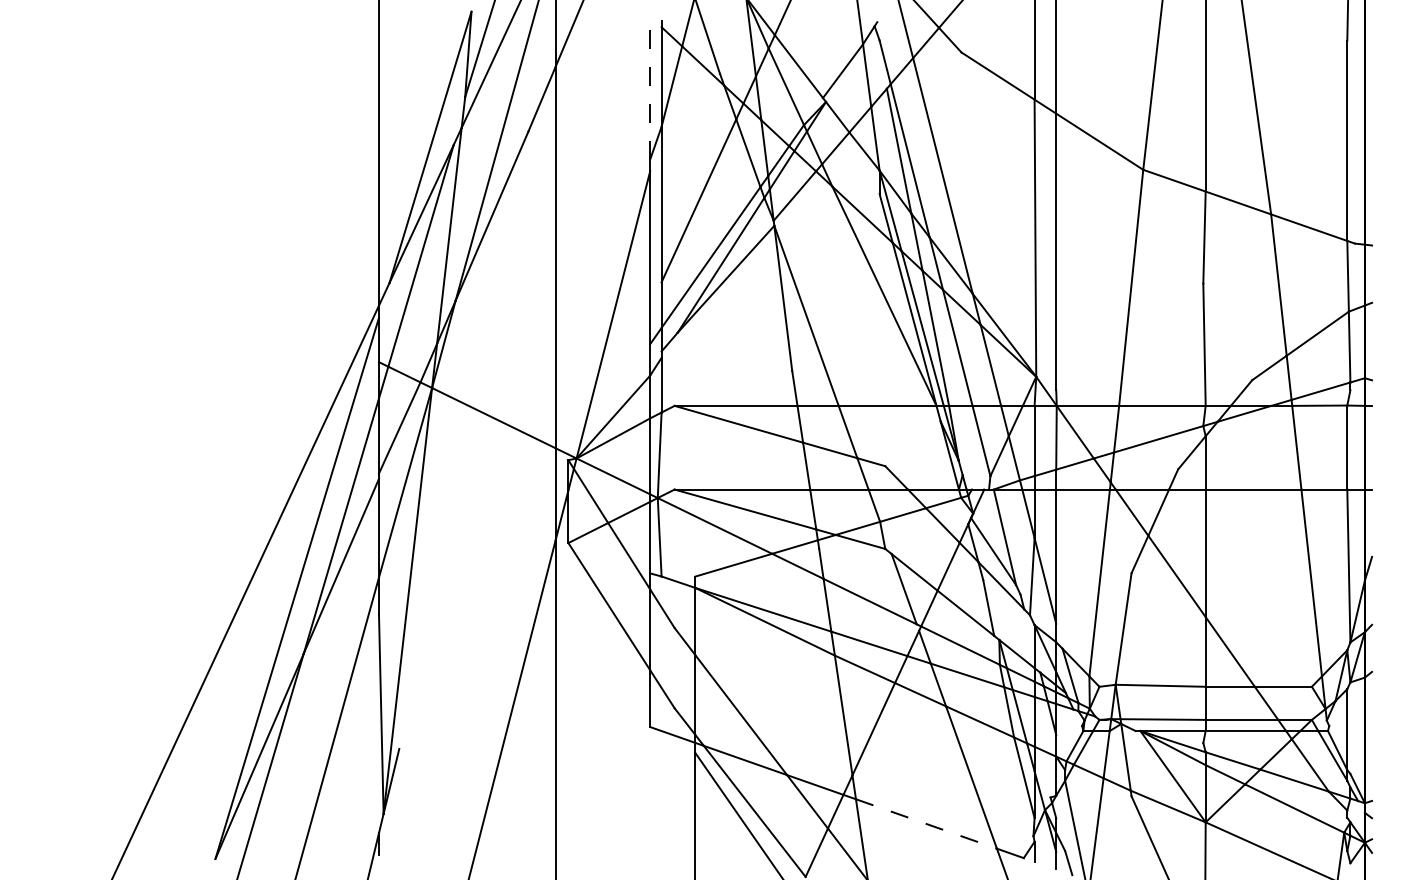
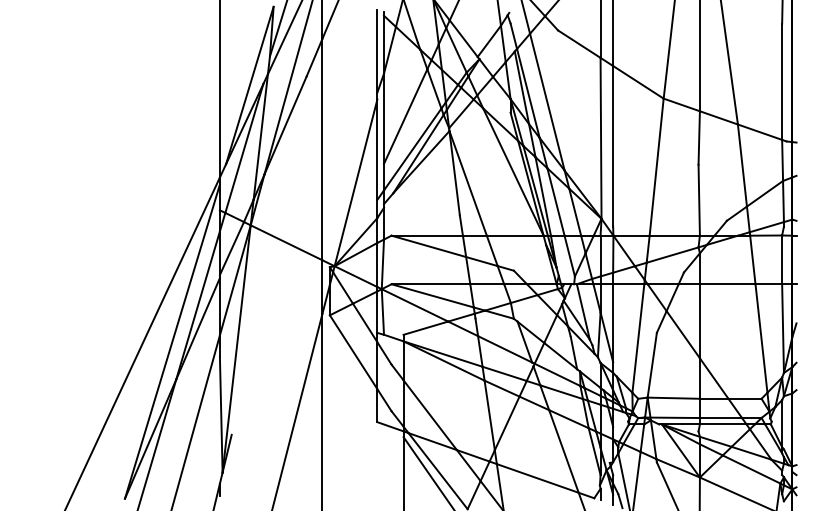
line: (650, 88) -> (377, 51), dashed -> solid
line: (927, 824) -> (538, 478), dashed -> solid

